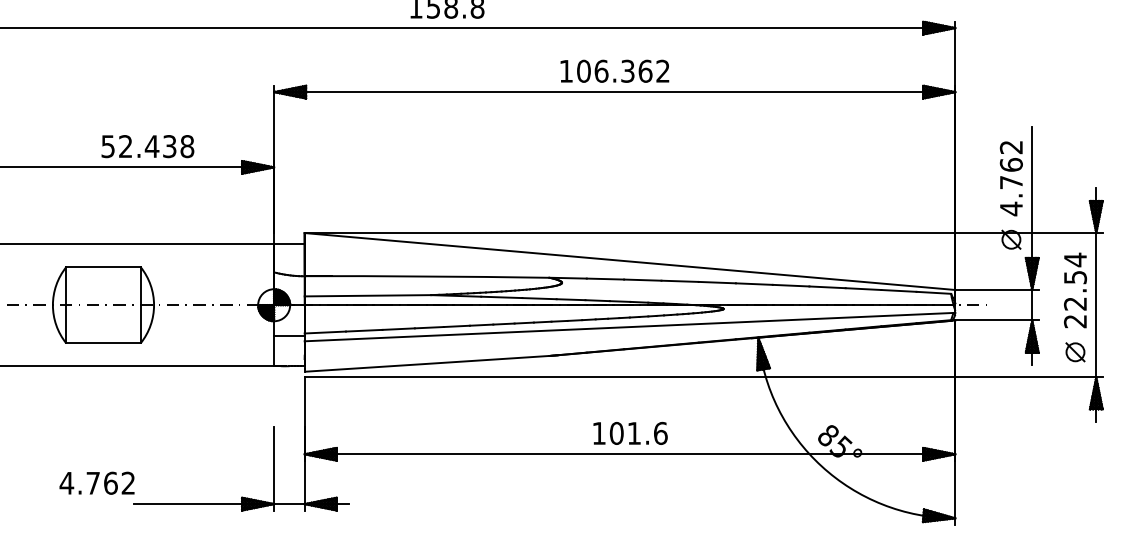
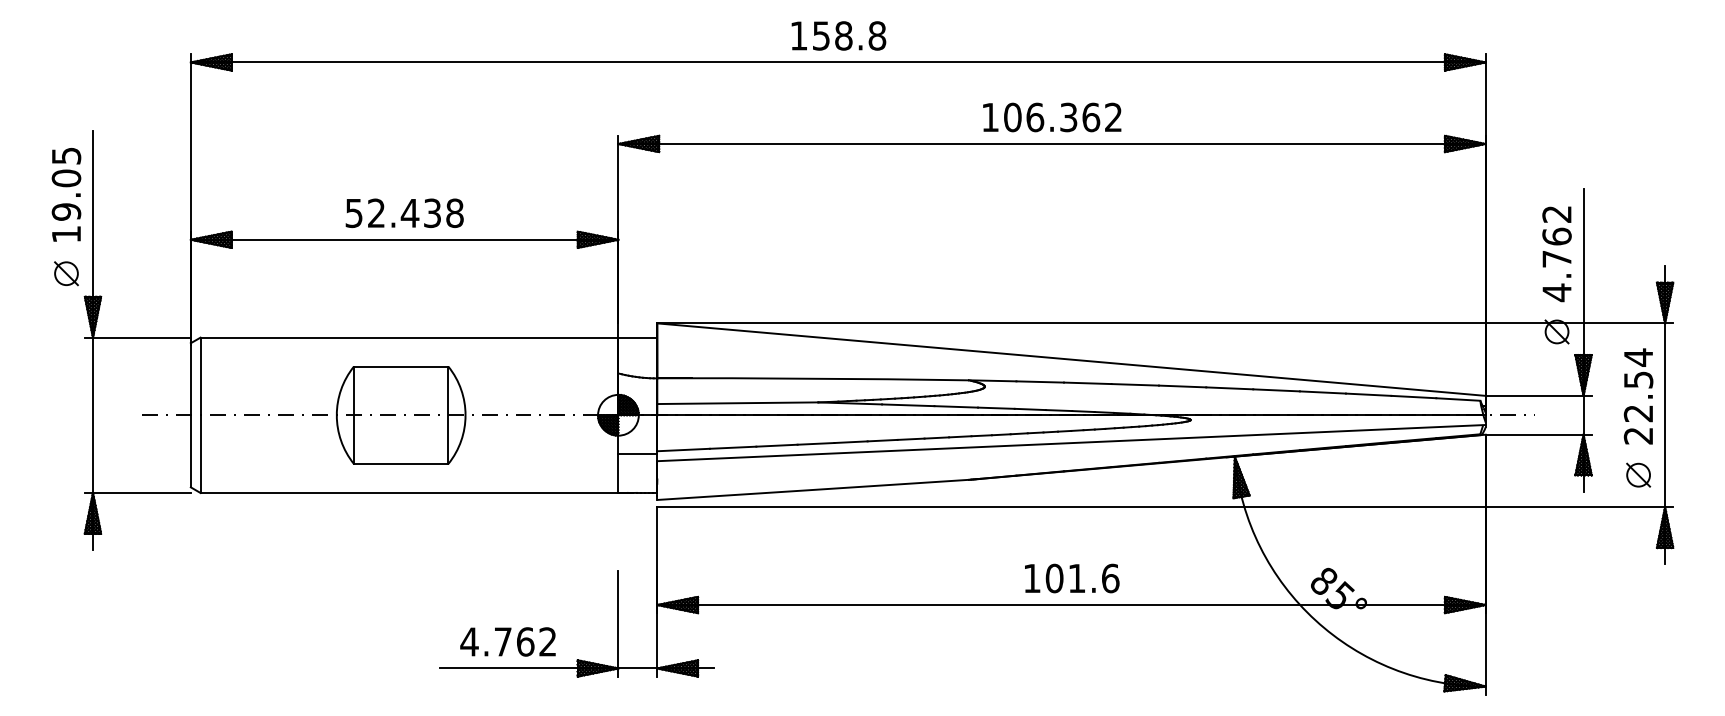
text: (147, 146) -> (404, 213), moved
text: (96, 482) -> (507, 641), moved

